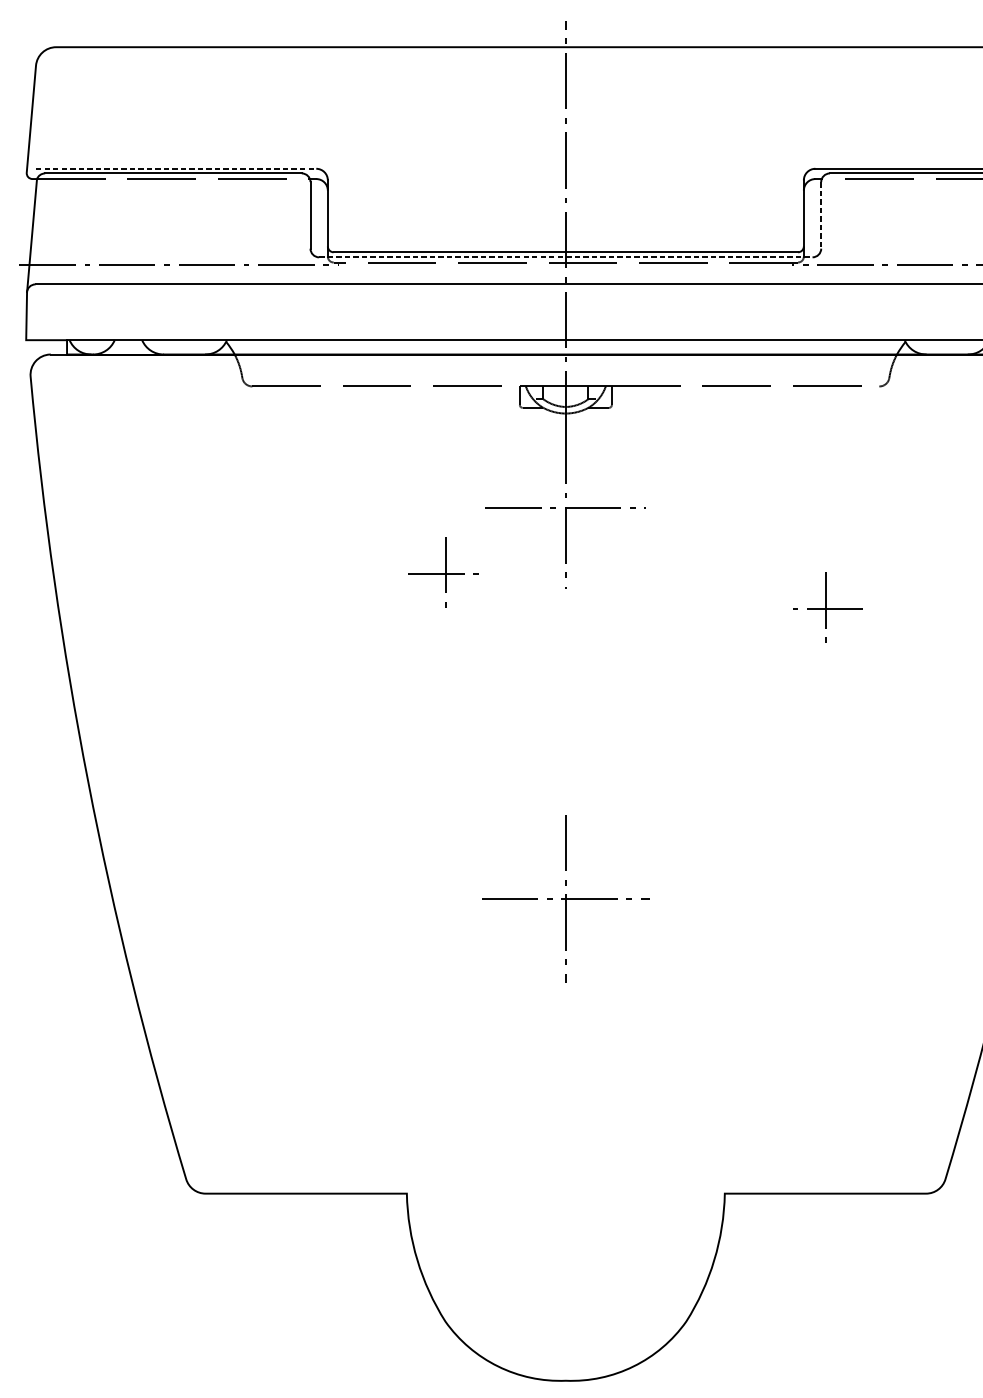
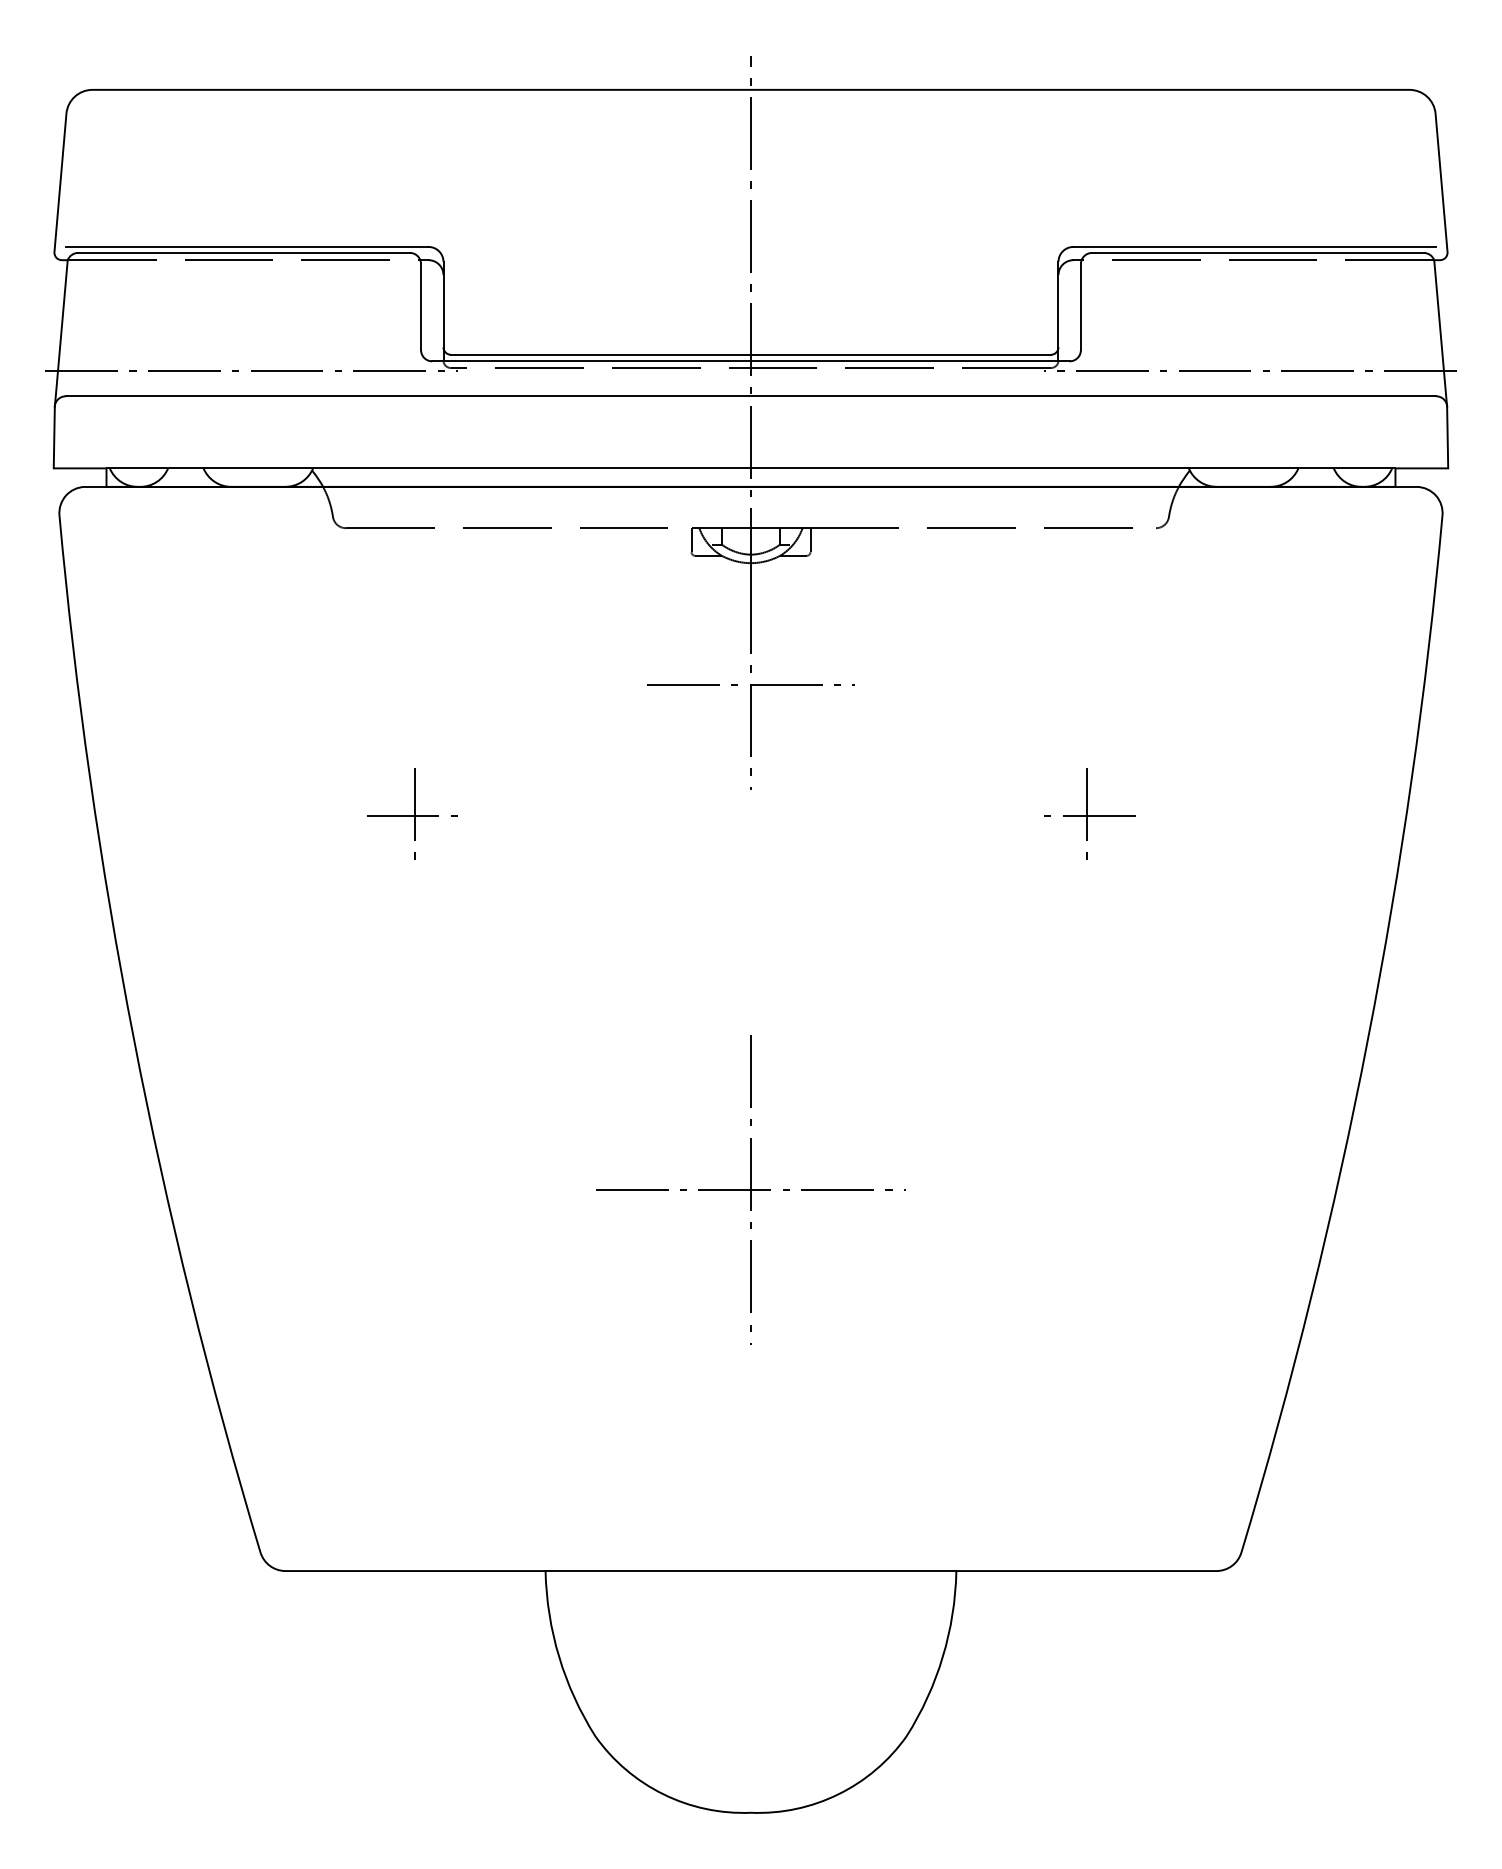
line: (176, 168) -> (248, 246), dashed -> solid
line: (820, 215) -> (1080, 307), dashed -> solid
line: (565, 257) -> (750, 361), dashed -> solid
part: (443, 571) -> (412, 813), moved
part: (565, 898) -> (750, 1189), size x1.43
line: (565, 1194) -> (750, 1571), added

